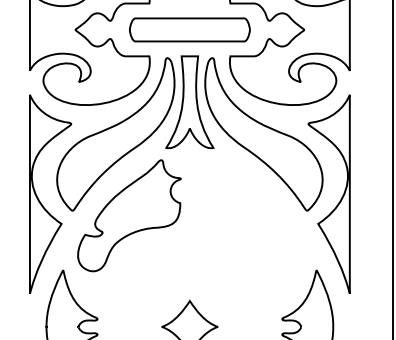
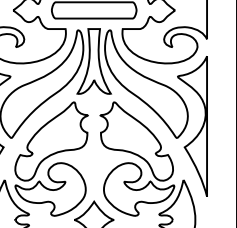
part: (251, 240) -> (137, 159), added
part: (127, 283) -> (50, 189), added

